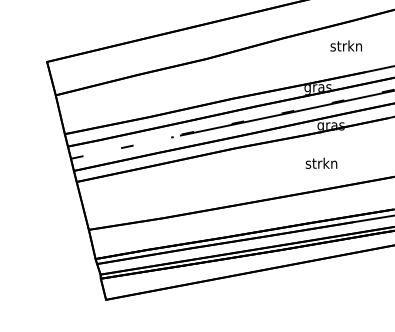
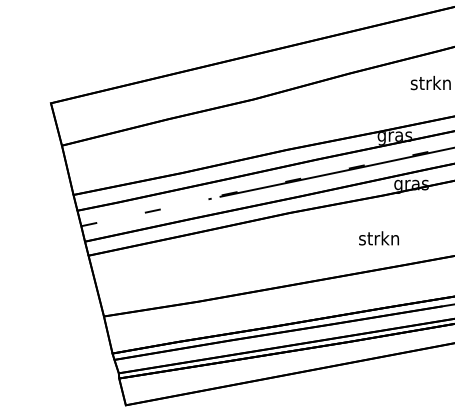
text: (321, 162) -> (379, 237), moved

